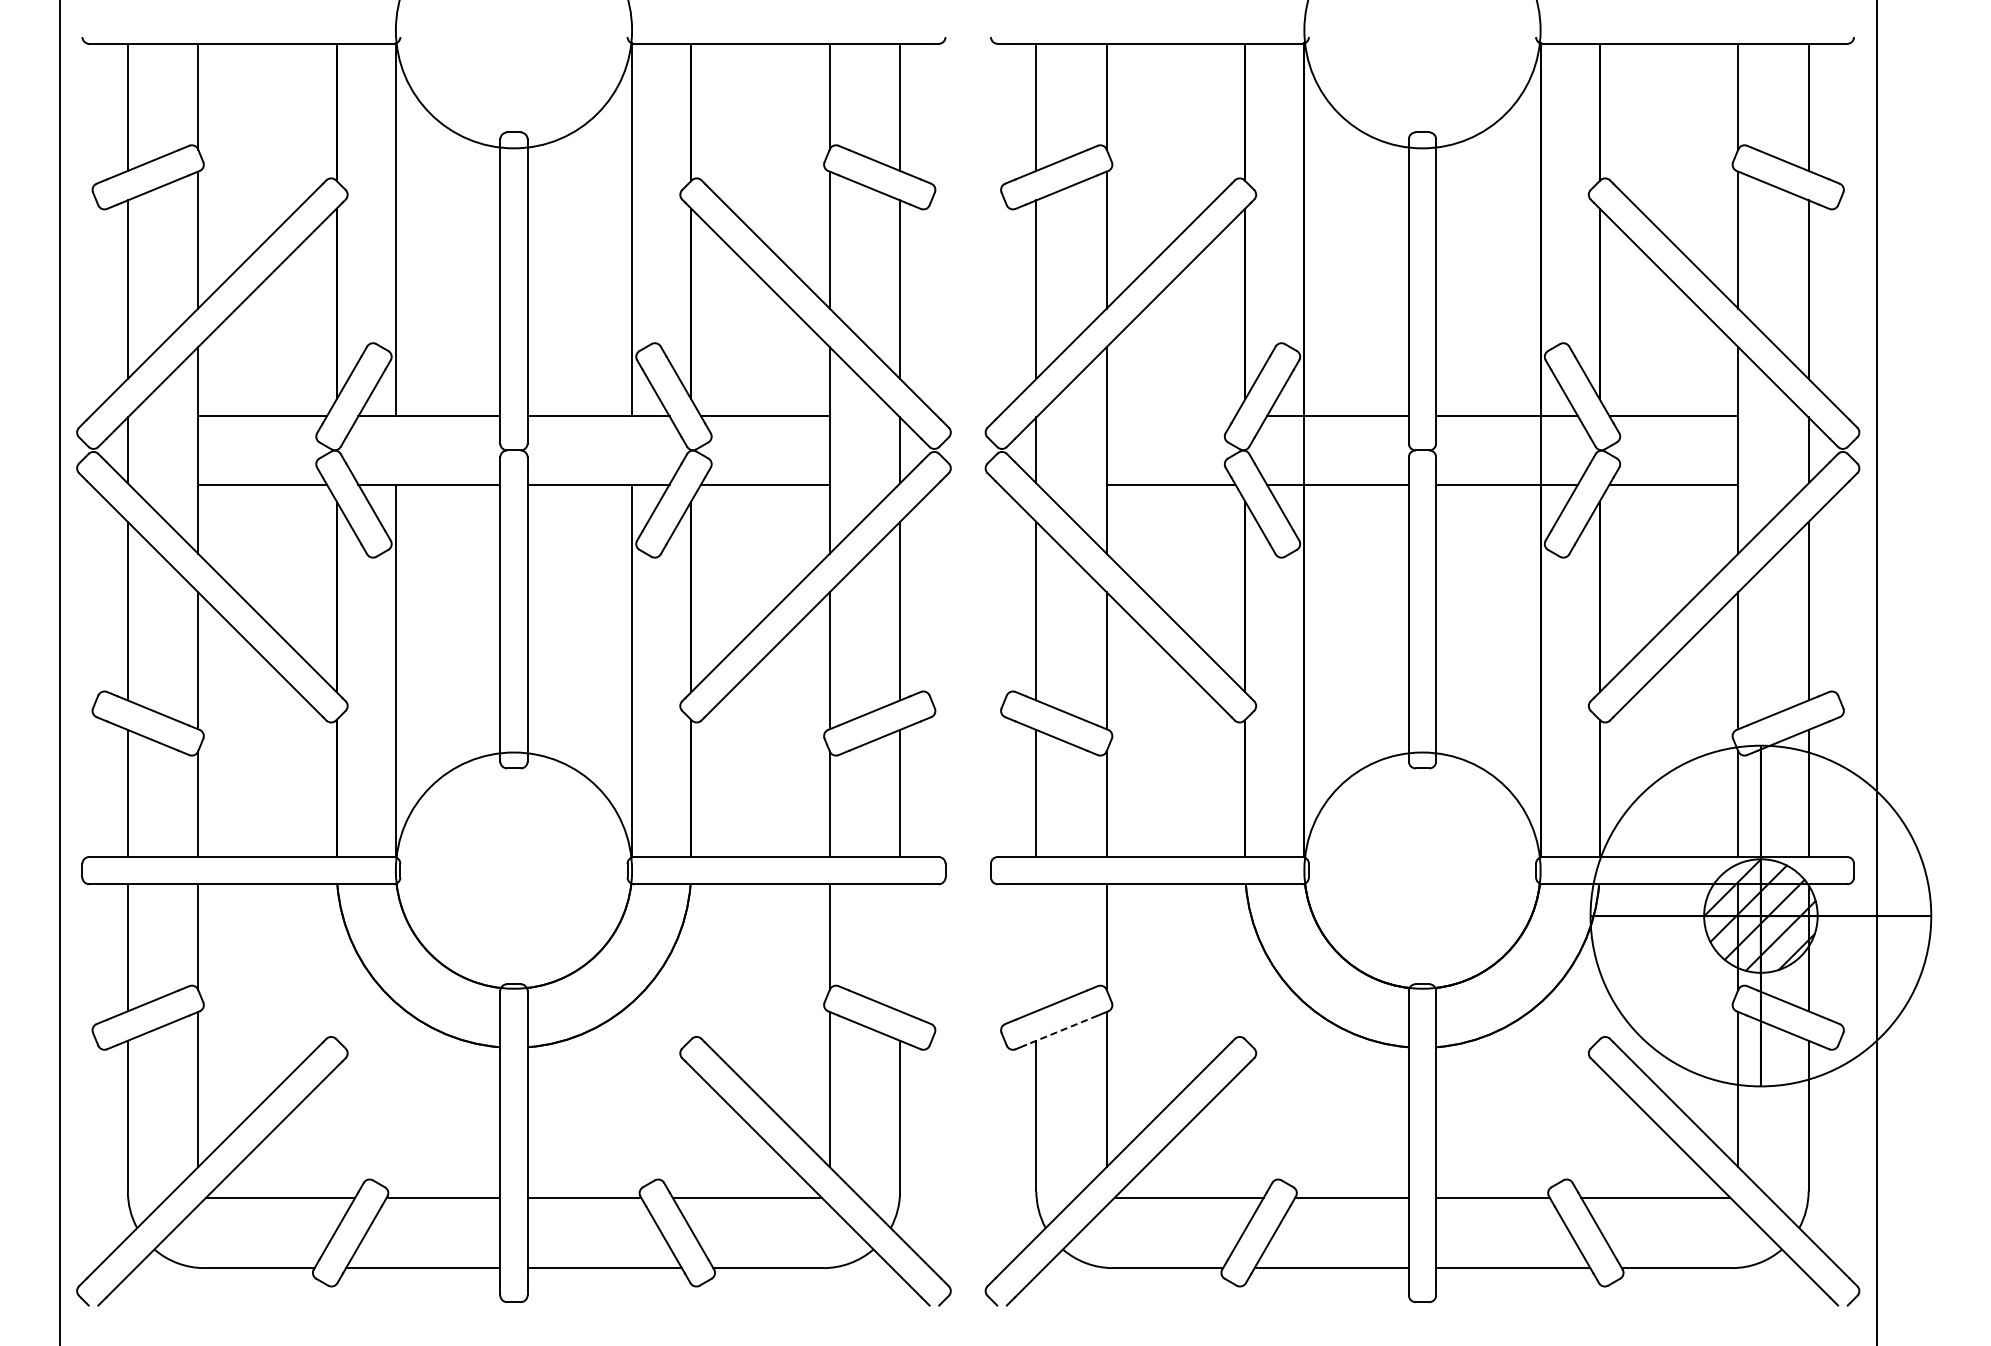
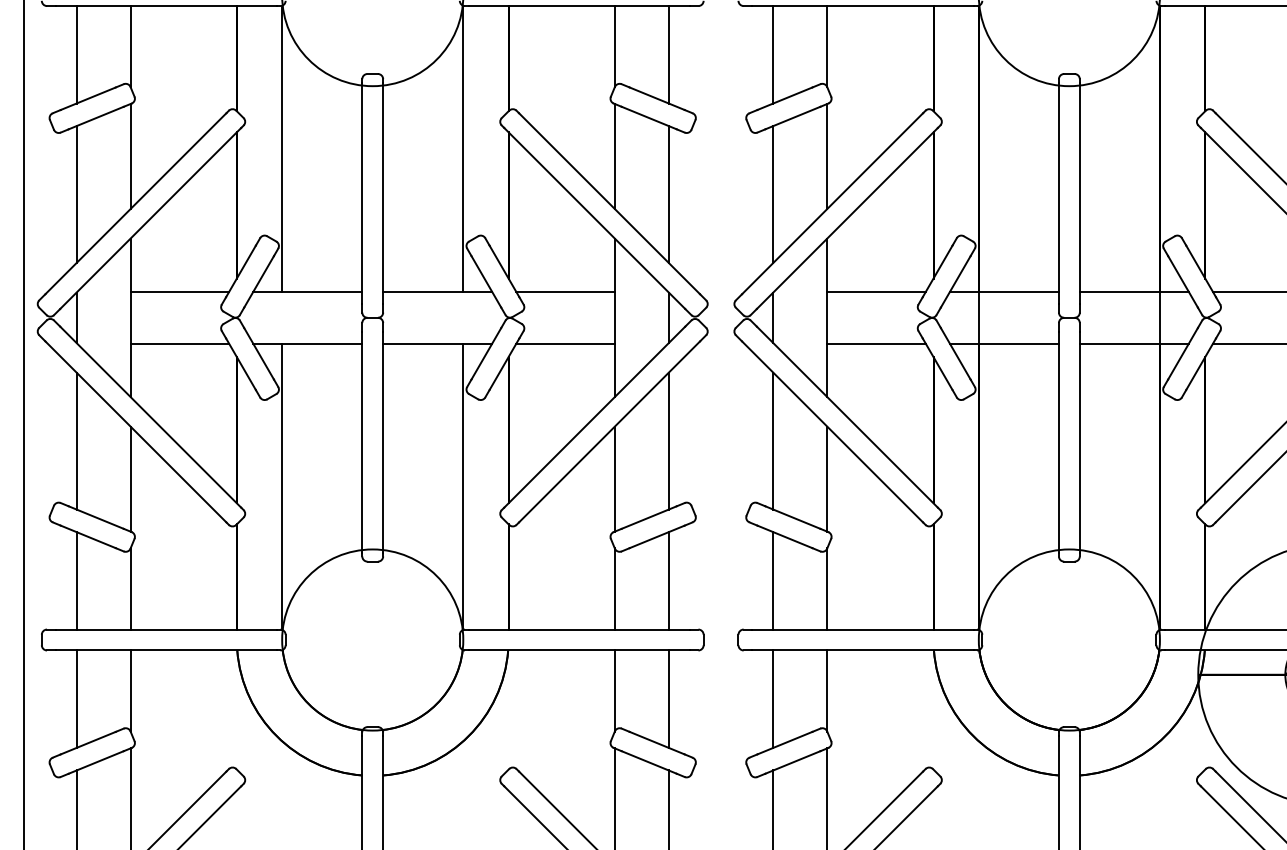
line: (1170, 416) -> (876, 291), added
line: (900, 947) -> (669, 698), added
line: (1036, 947) -> (773, 698), added
line: (1061, 1030) -> (792, 762), dashed -> solid

